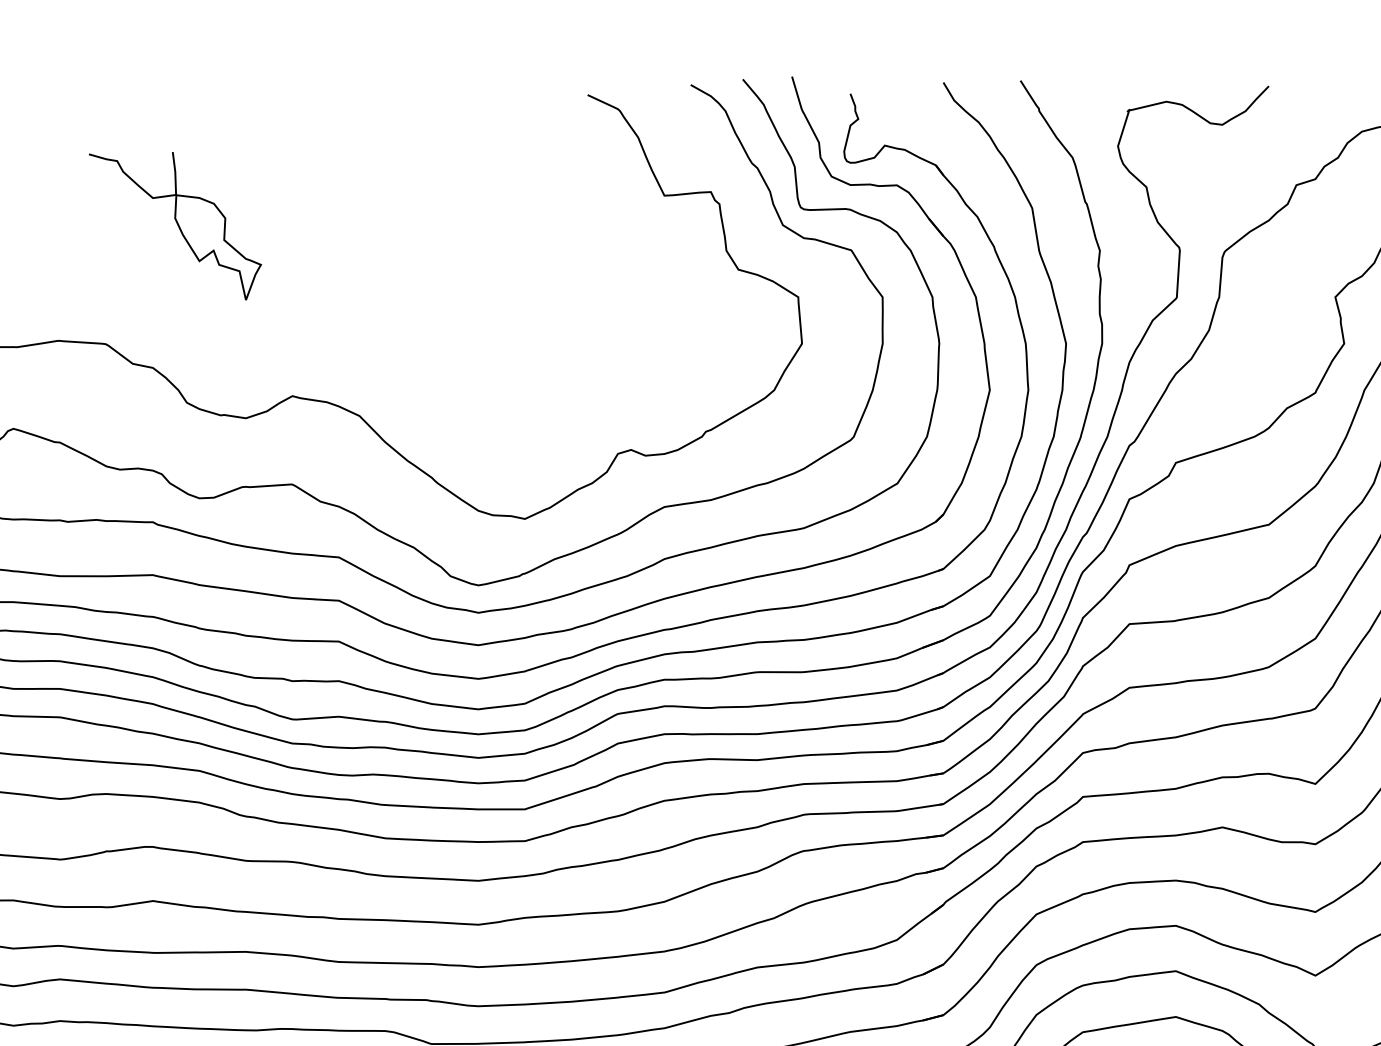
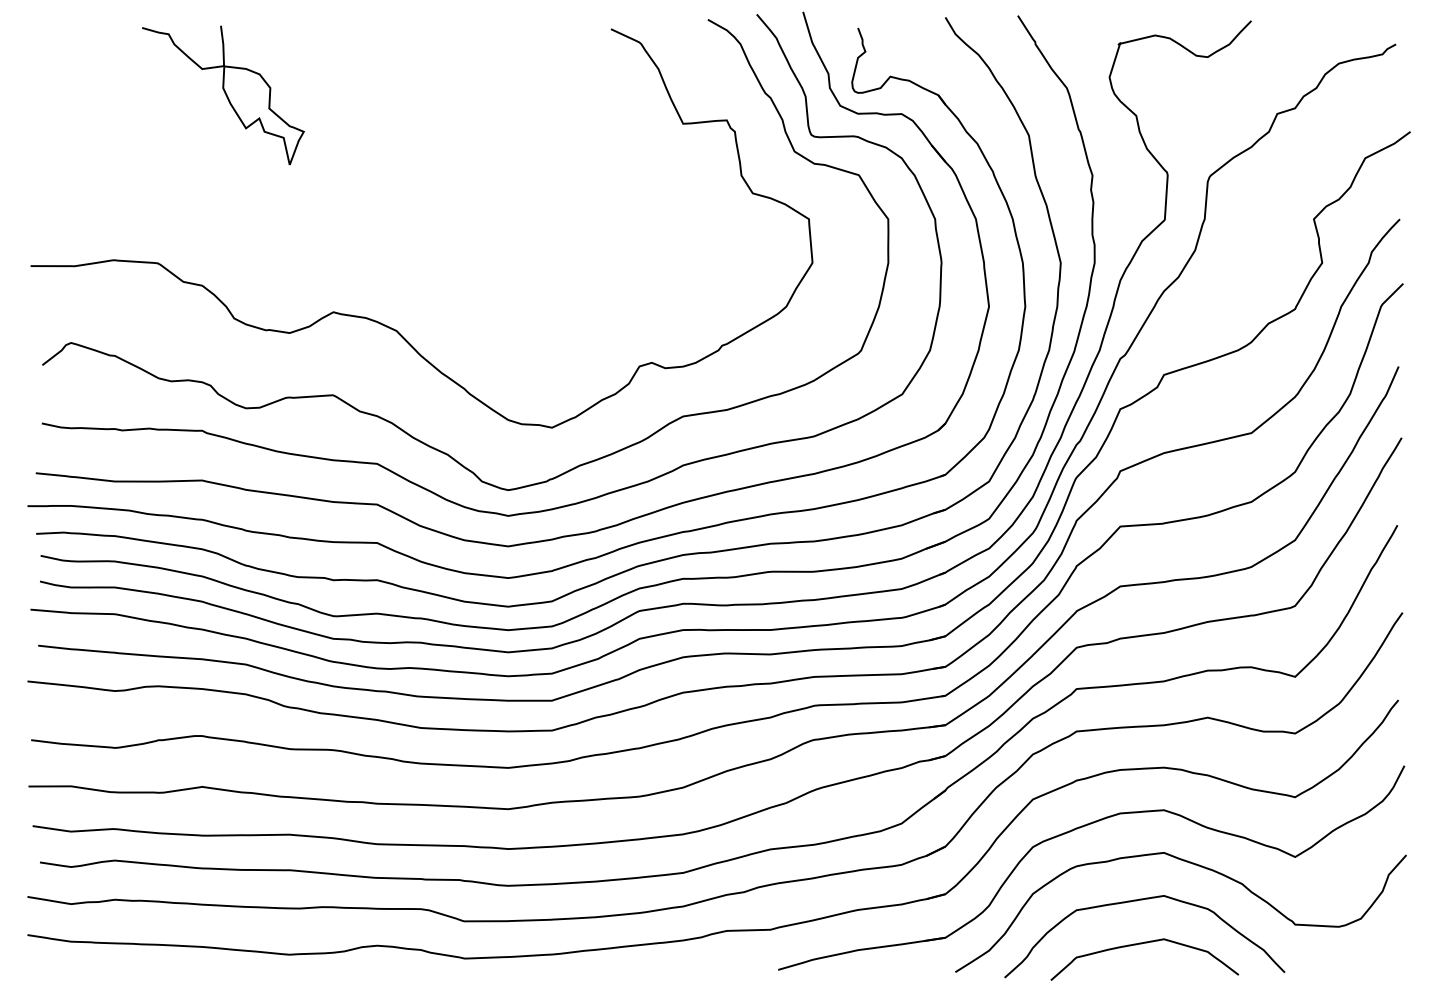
part: (175, 226) -> (223, 95), moved

